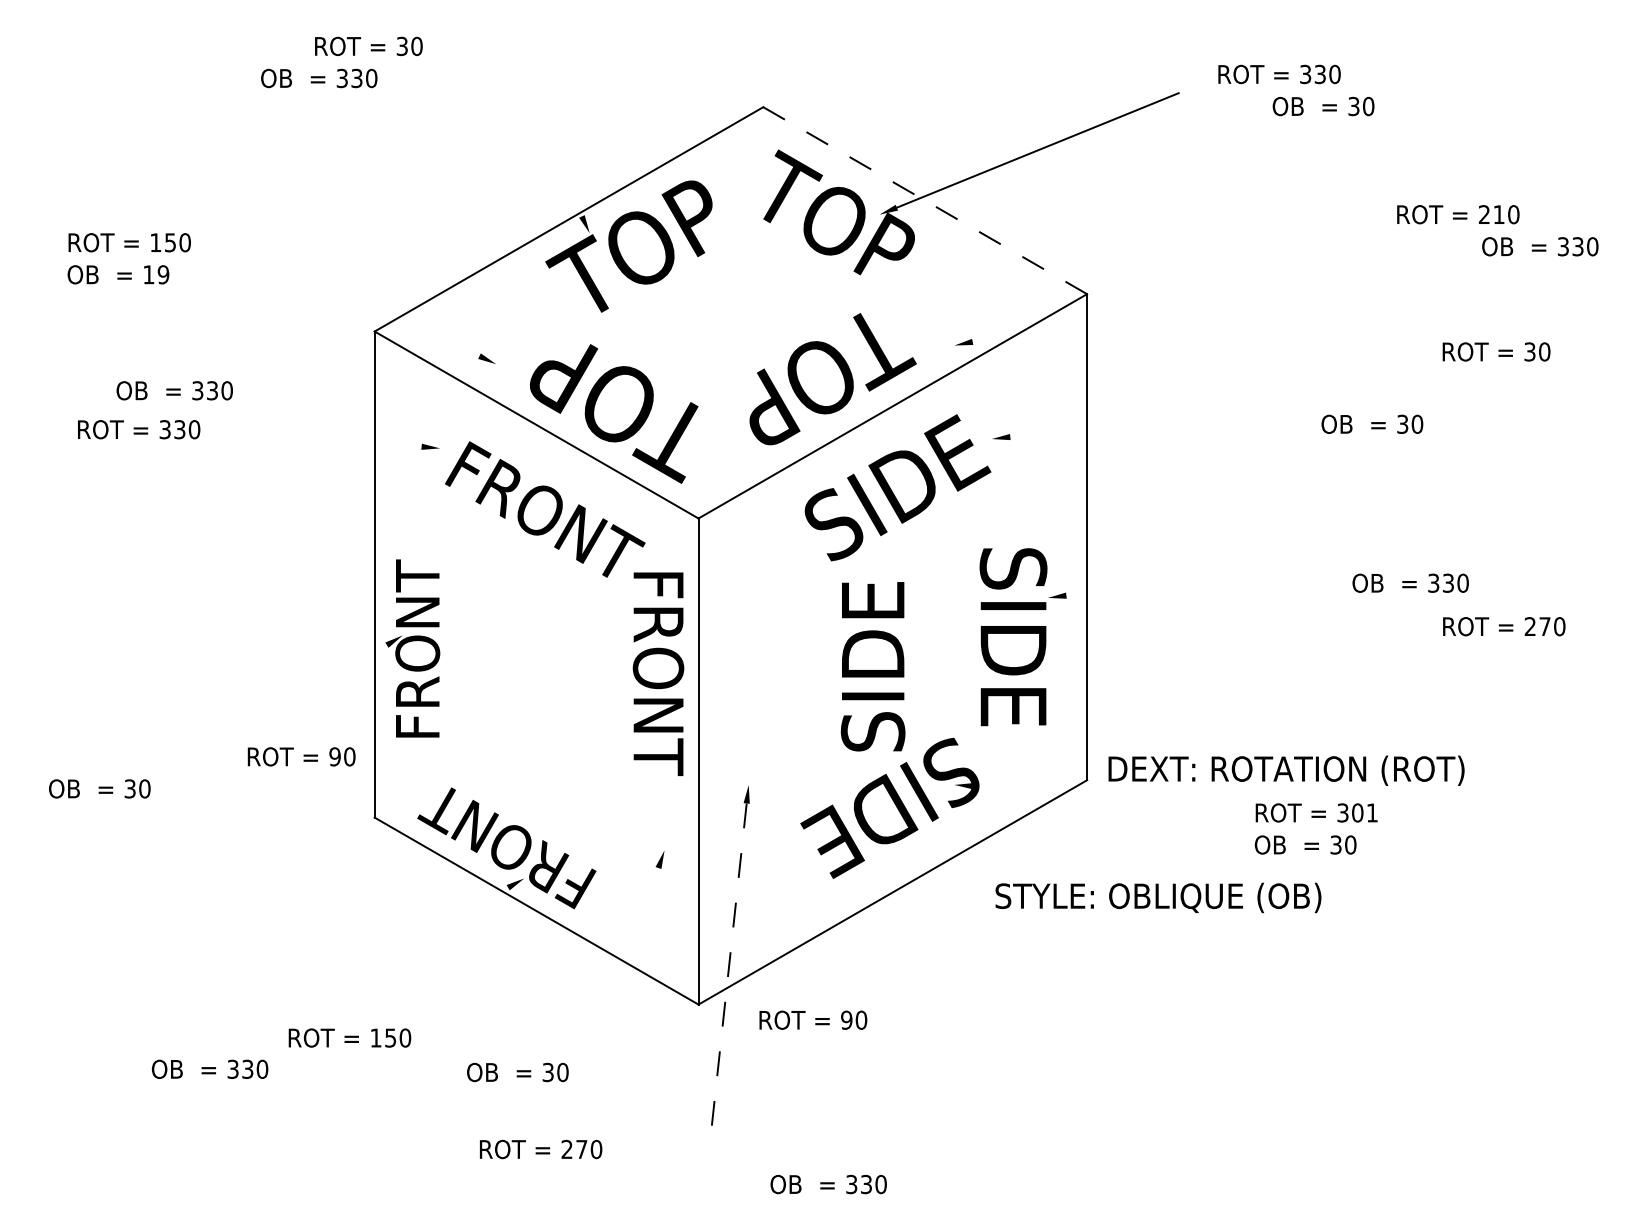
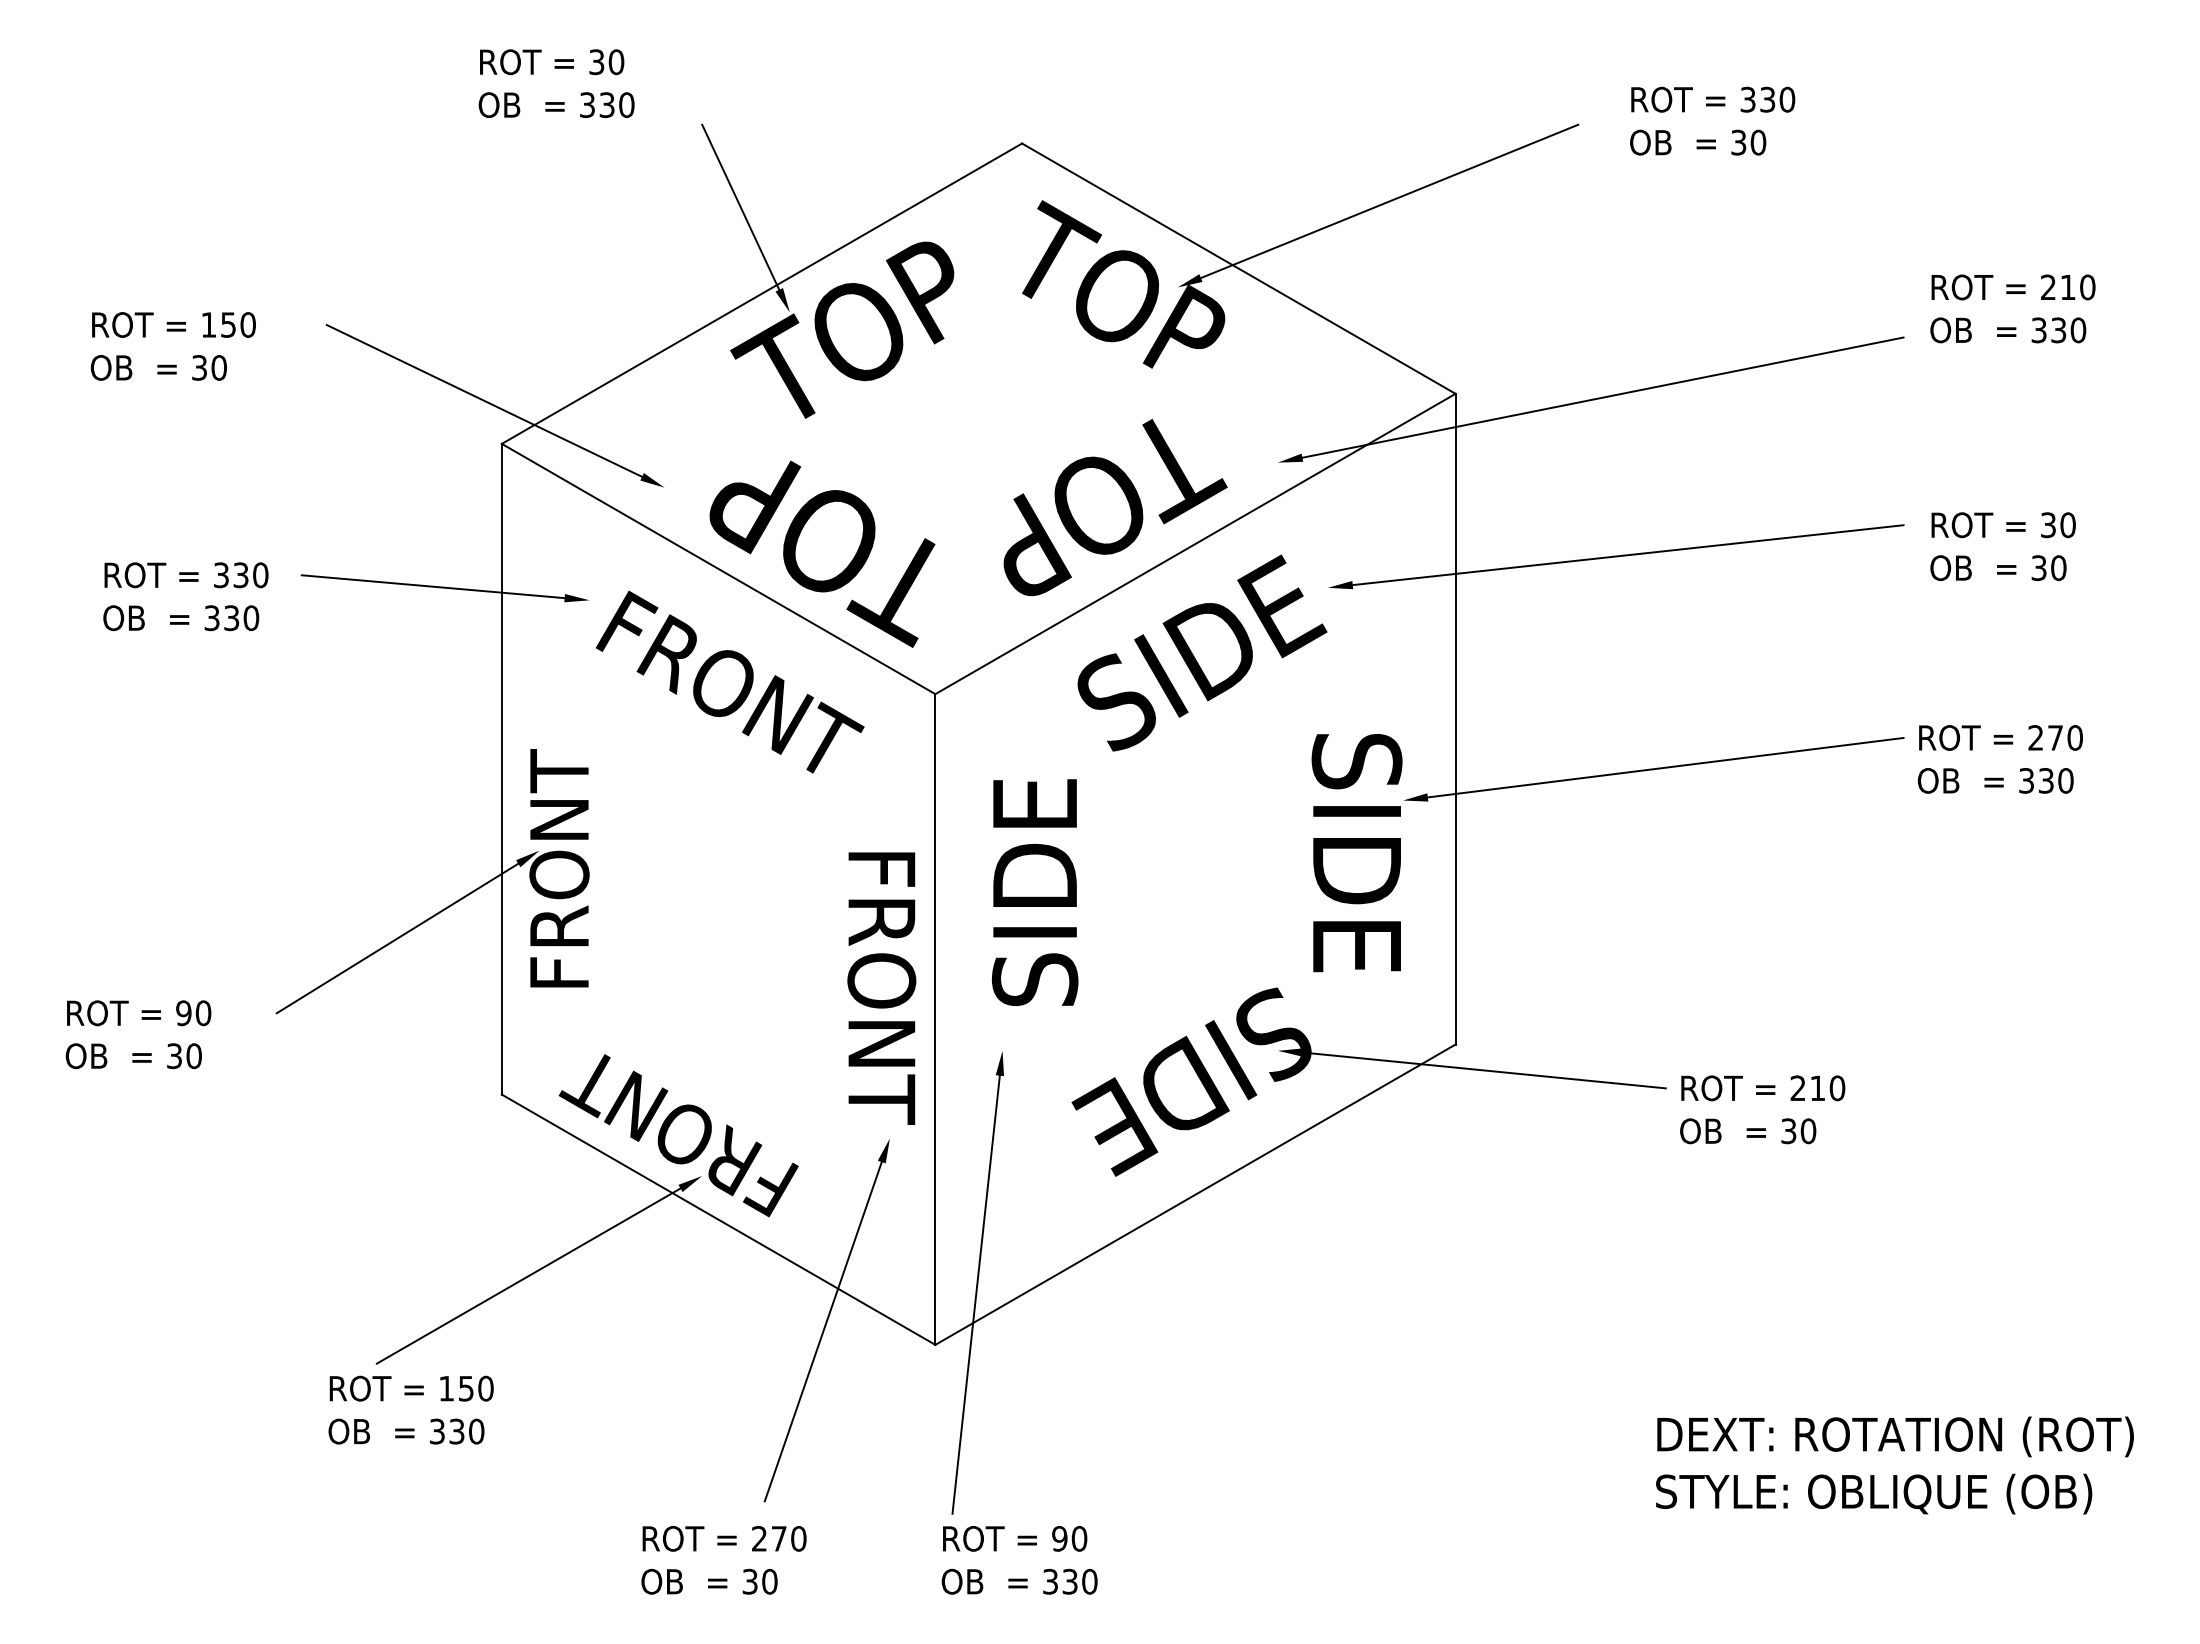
text: (369, 46) -> (552, 62), moved
text: (319, 78) -> (556, 104), moved
text: (1323, 106) -> (1698, 142), moved
line: (552, 154) -> (740, 206), added
line: (924, 200) -> (1238, 268), dashed -> solid
text: (1458, 214) -> (2013, 287), moved
text: (1540, 246) -> (2008, 330), moved
text: (156, 274) -> (209, 367), 19 -> 30
line: (1196, 296) -> (1602, 397), added
line: (361, 299) -> (484, 400), added
text: (1496, 352) -> (2003, 525), moved
text: (174, 391) -> (181, 618), moved
line: (1215, 414) -> (1627, 555), added
text: (1372, 424) -> (1998, 568), moved
line: (322, 438) -> (432, 586), added
line: (1243, 573) -> (1665, 767), added
text: (1410, 582) -> (1995, 780), moved
text: (1503, 626) -> (2000, 737), moved
text: (873, 666) -> (1035, 892), moved
text: (658, 674) -> (881, 988), moved
line: (296, 701) -> (397, 938), added
text: (301, 757) -> (139, 1013), moved
text: (1286, 770) -> (1895, 1436), moved
line: (1107, 799) -> (1483, 1070), added
text: (1357, 813) -> (1817, 1088), 301 -> 210
text: (1158, 897) -> (1874, 1493), moved
line: (394, 952) -> (528, 1275), added
line: (729, 967) -> (976, 1295), dashed -> solid
line: (614, 994) -> (822, 1331), added
text: (813, 1019) -> (1015, 1538), moved
text: (349, 1037) -> (411, 1388), moved
text: (210, 1069) -> (406, 1431), moved
text: (517, 1072) -> (709, 1581), moved
text: (828, 1184) -> (1019, 1581), moved

